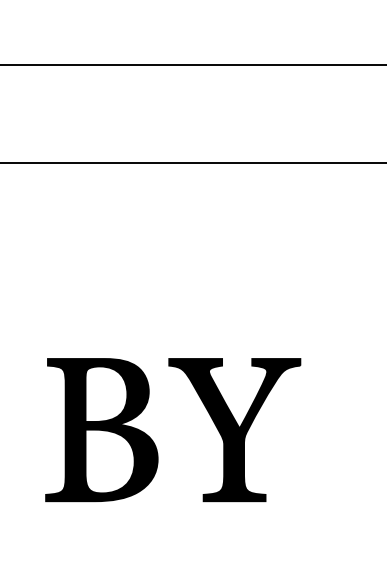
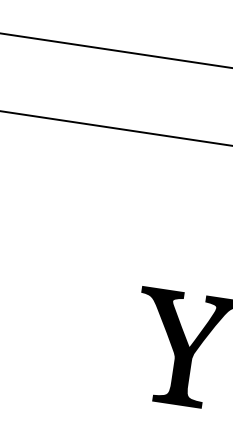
part: (101, 430) -> (82, 334), removed

